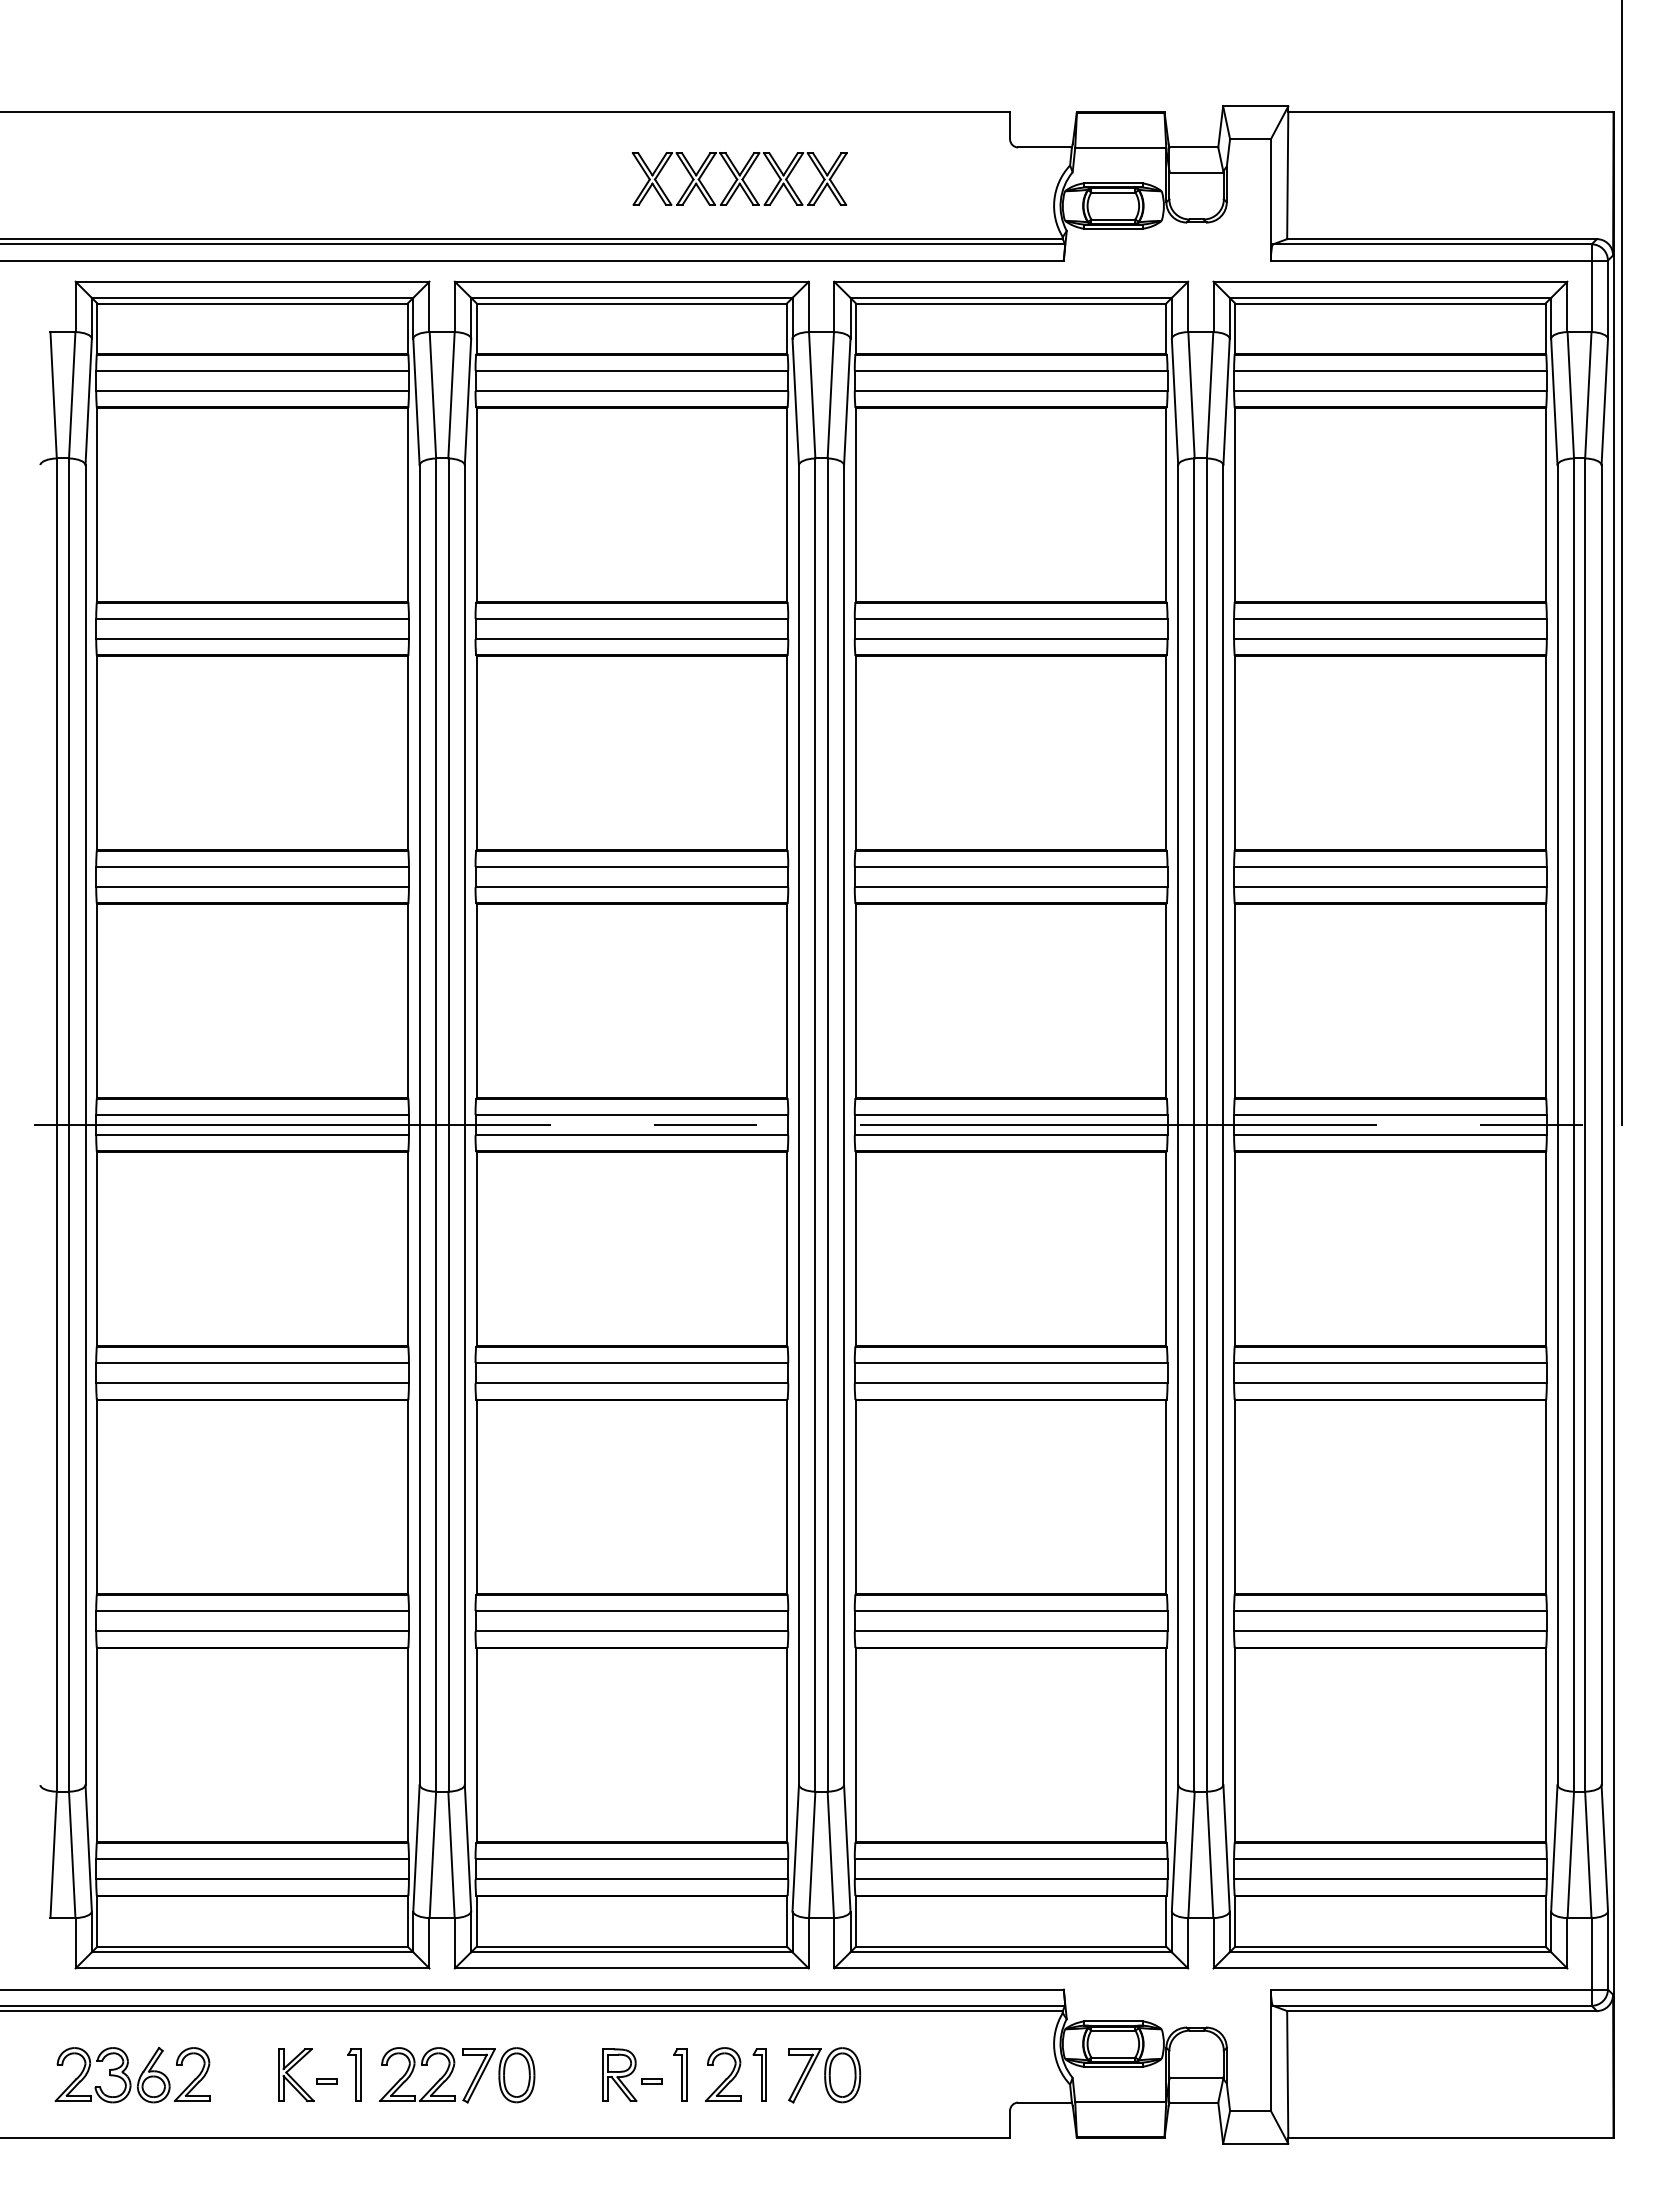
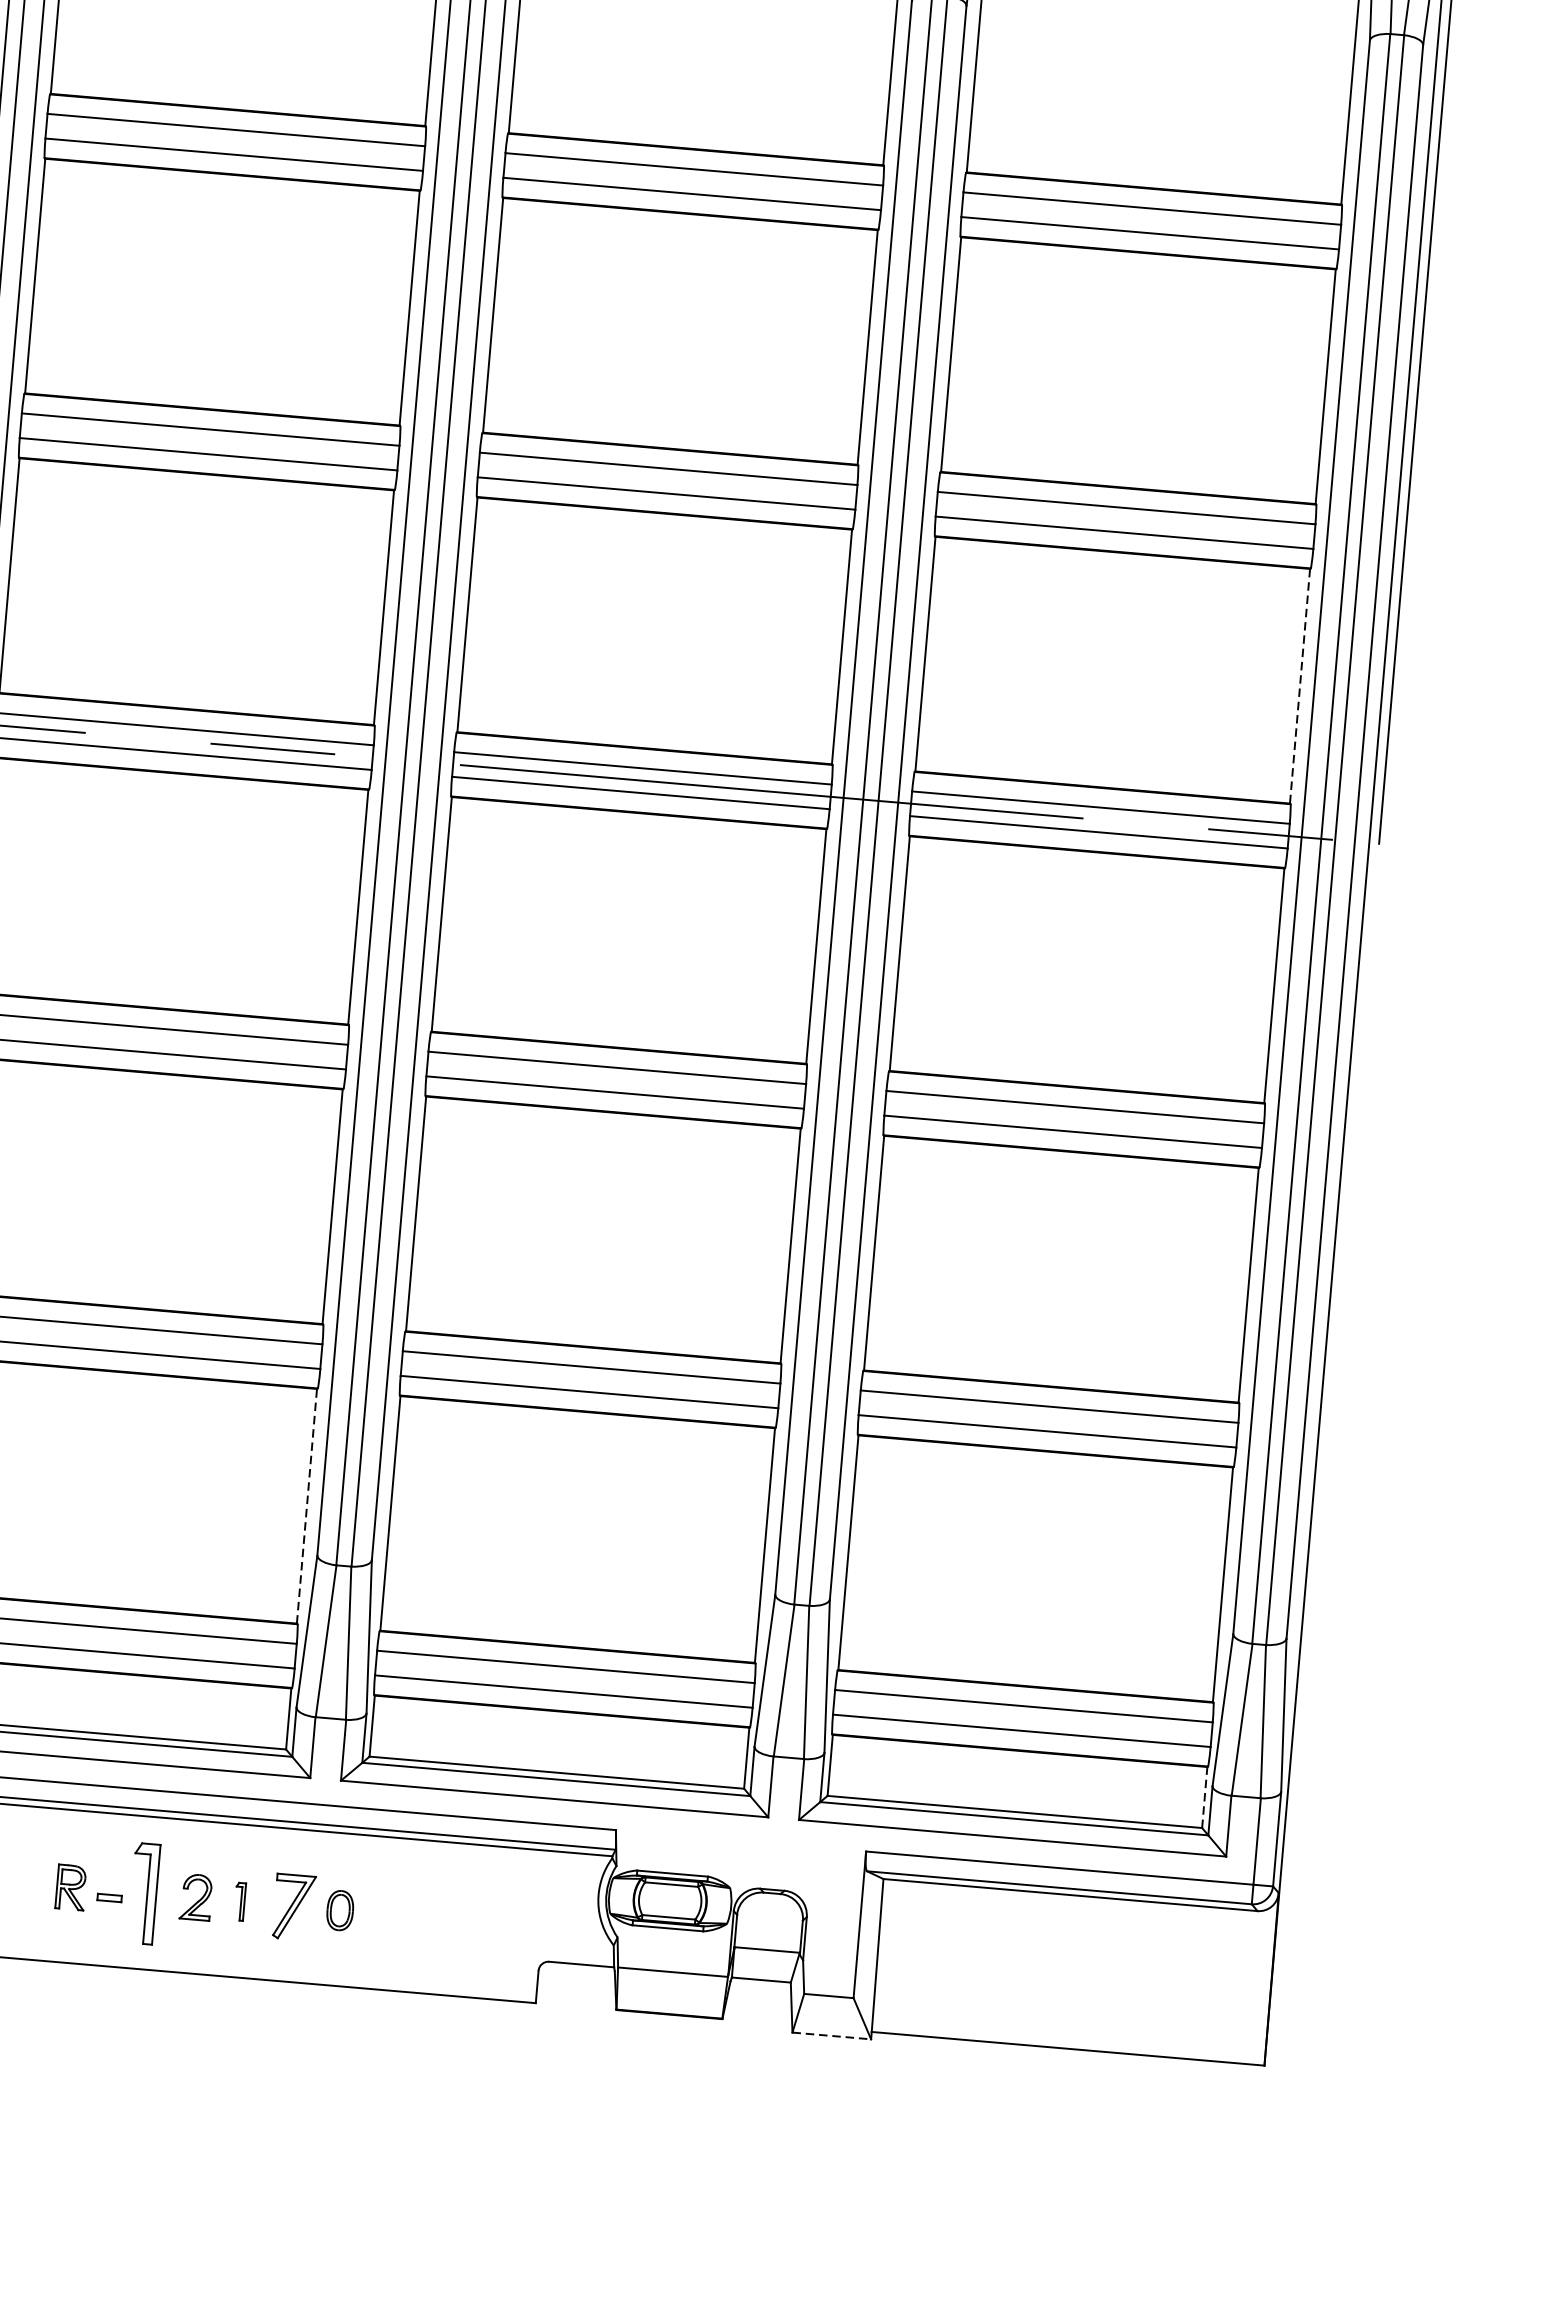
line: (1545, 1001) -> (1299, 686), solid -> dashed
line: (786, 1744) -> (306, 1505), solid -> dashed
line: (1545, 1920) -> (1204, 1796), solid -> dashed
part: (680, 2074) -> (144, 1892), size x1.6
part: (723, 2074) -> (196, 1897), size x0.7
part: (759, 2074) -> (239, 1901), size x0.6
part: (619, 2075) -> (70, 1887), size x0.7
part: (842, 2075) -> (339, 1910), size x0.6
line: (1255, 2143) -> (831, 2035), solid -> dashed

